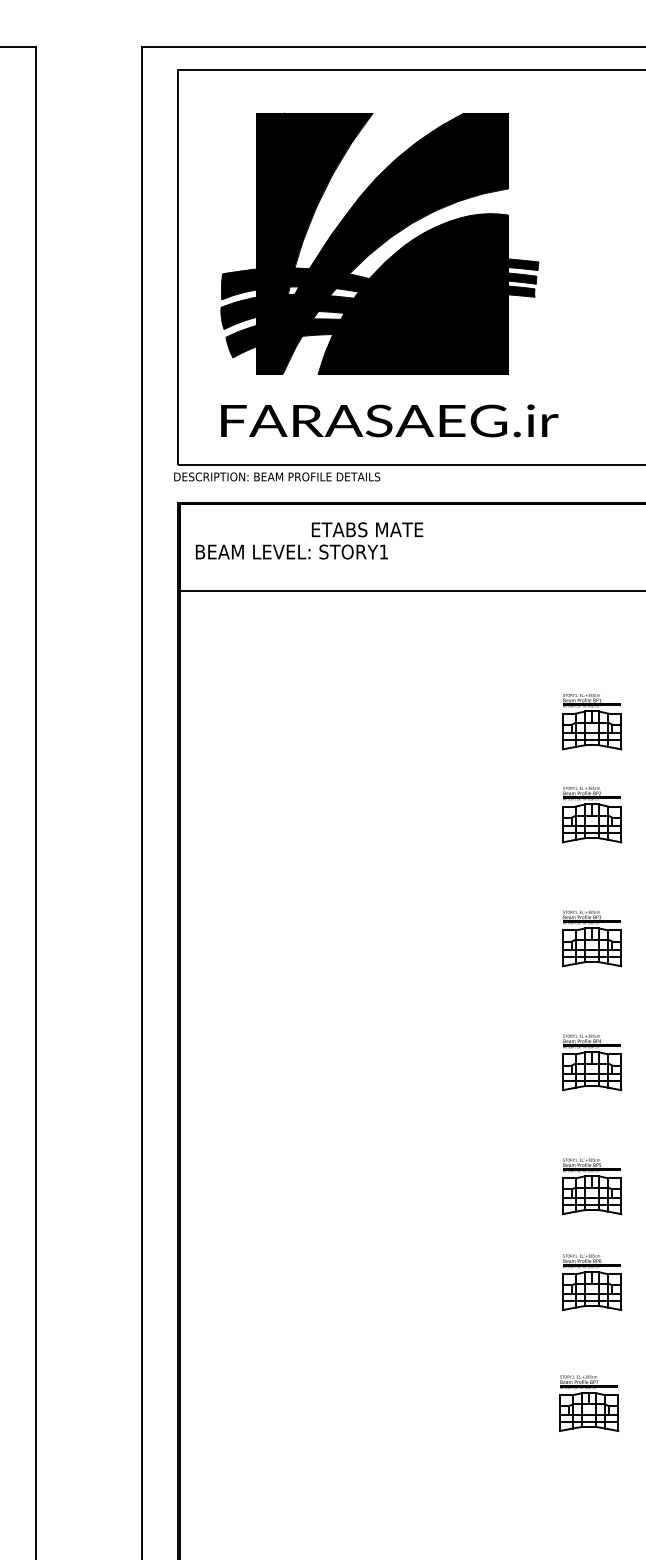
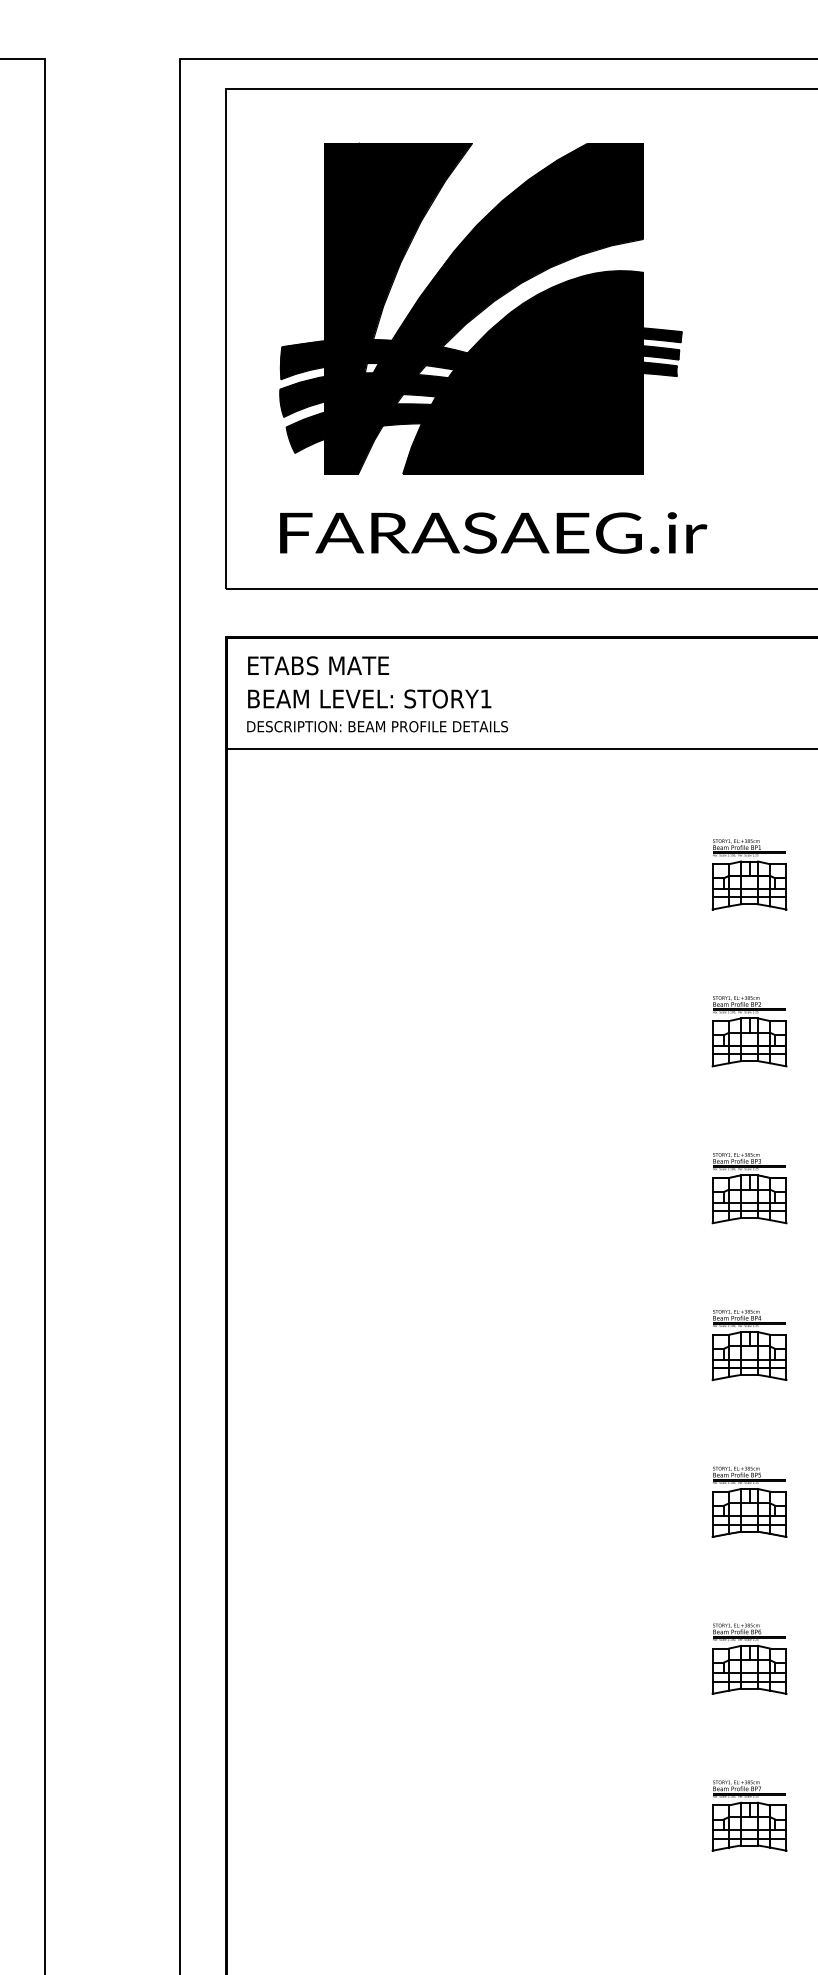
text: (277, 476) -> (377, 726), moved
text: (367, 529) -> (318, 665), moved
part: (592, 722) -> (750, 875), moved
part: (592, 1282) -> (750, 1658), moved
part: (589, 1403) -> (750, 1815), moved

